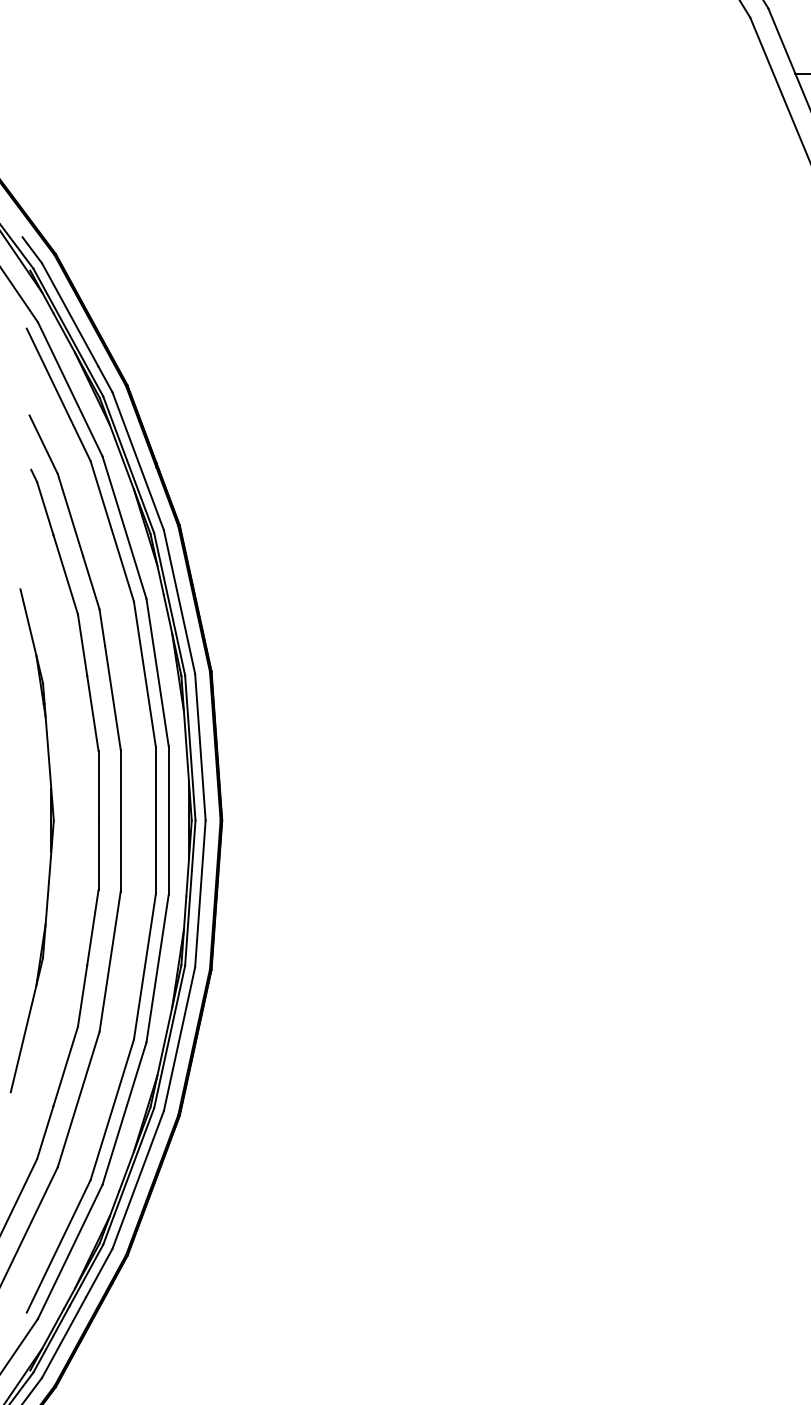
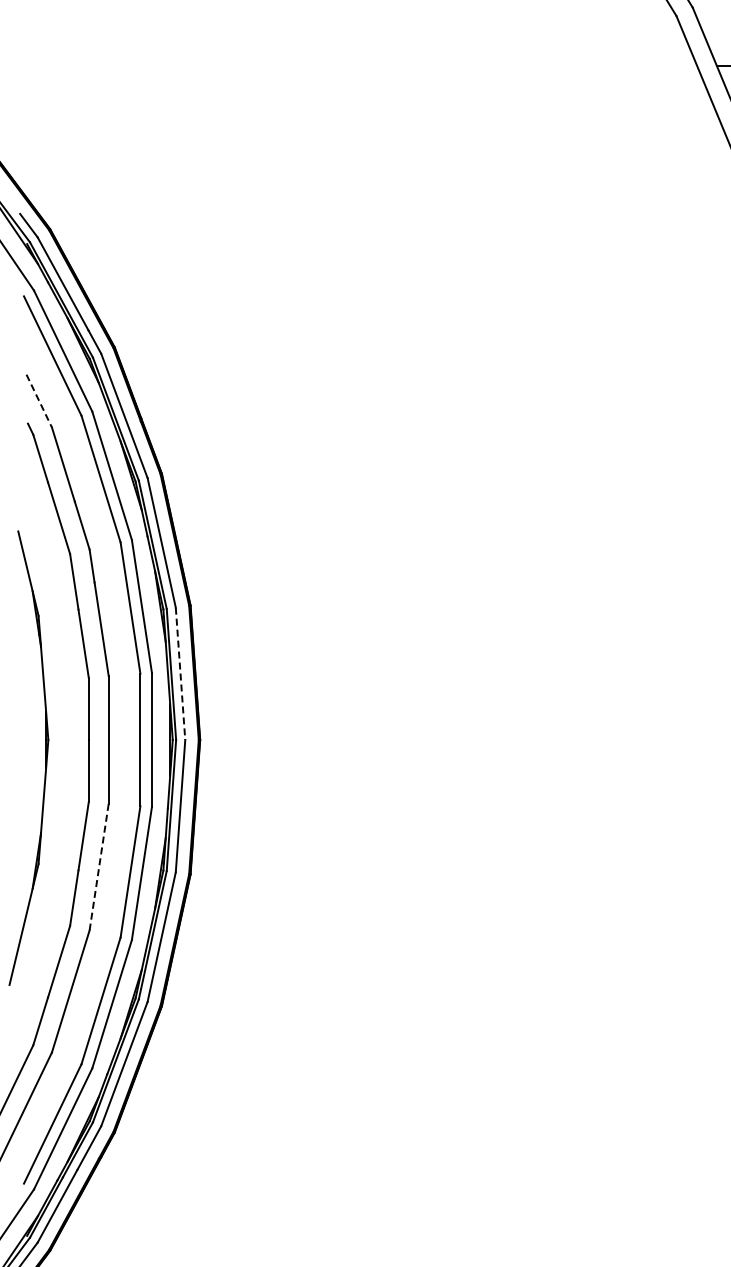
line: (43, 445) -> (39, 401), solid -> dashed
line: (200, 747) -> (180, 674), solid -> dashed
line: (110, 961) -> (99, 867), solid -> dashed

